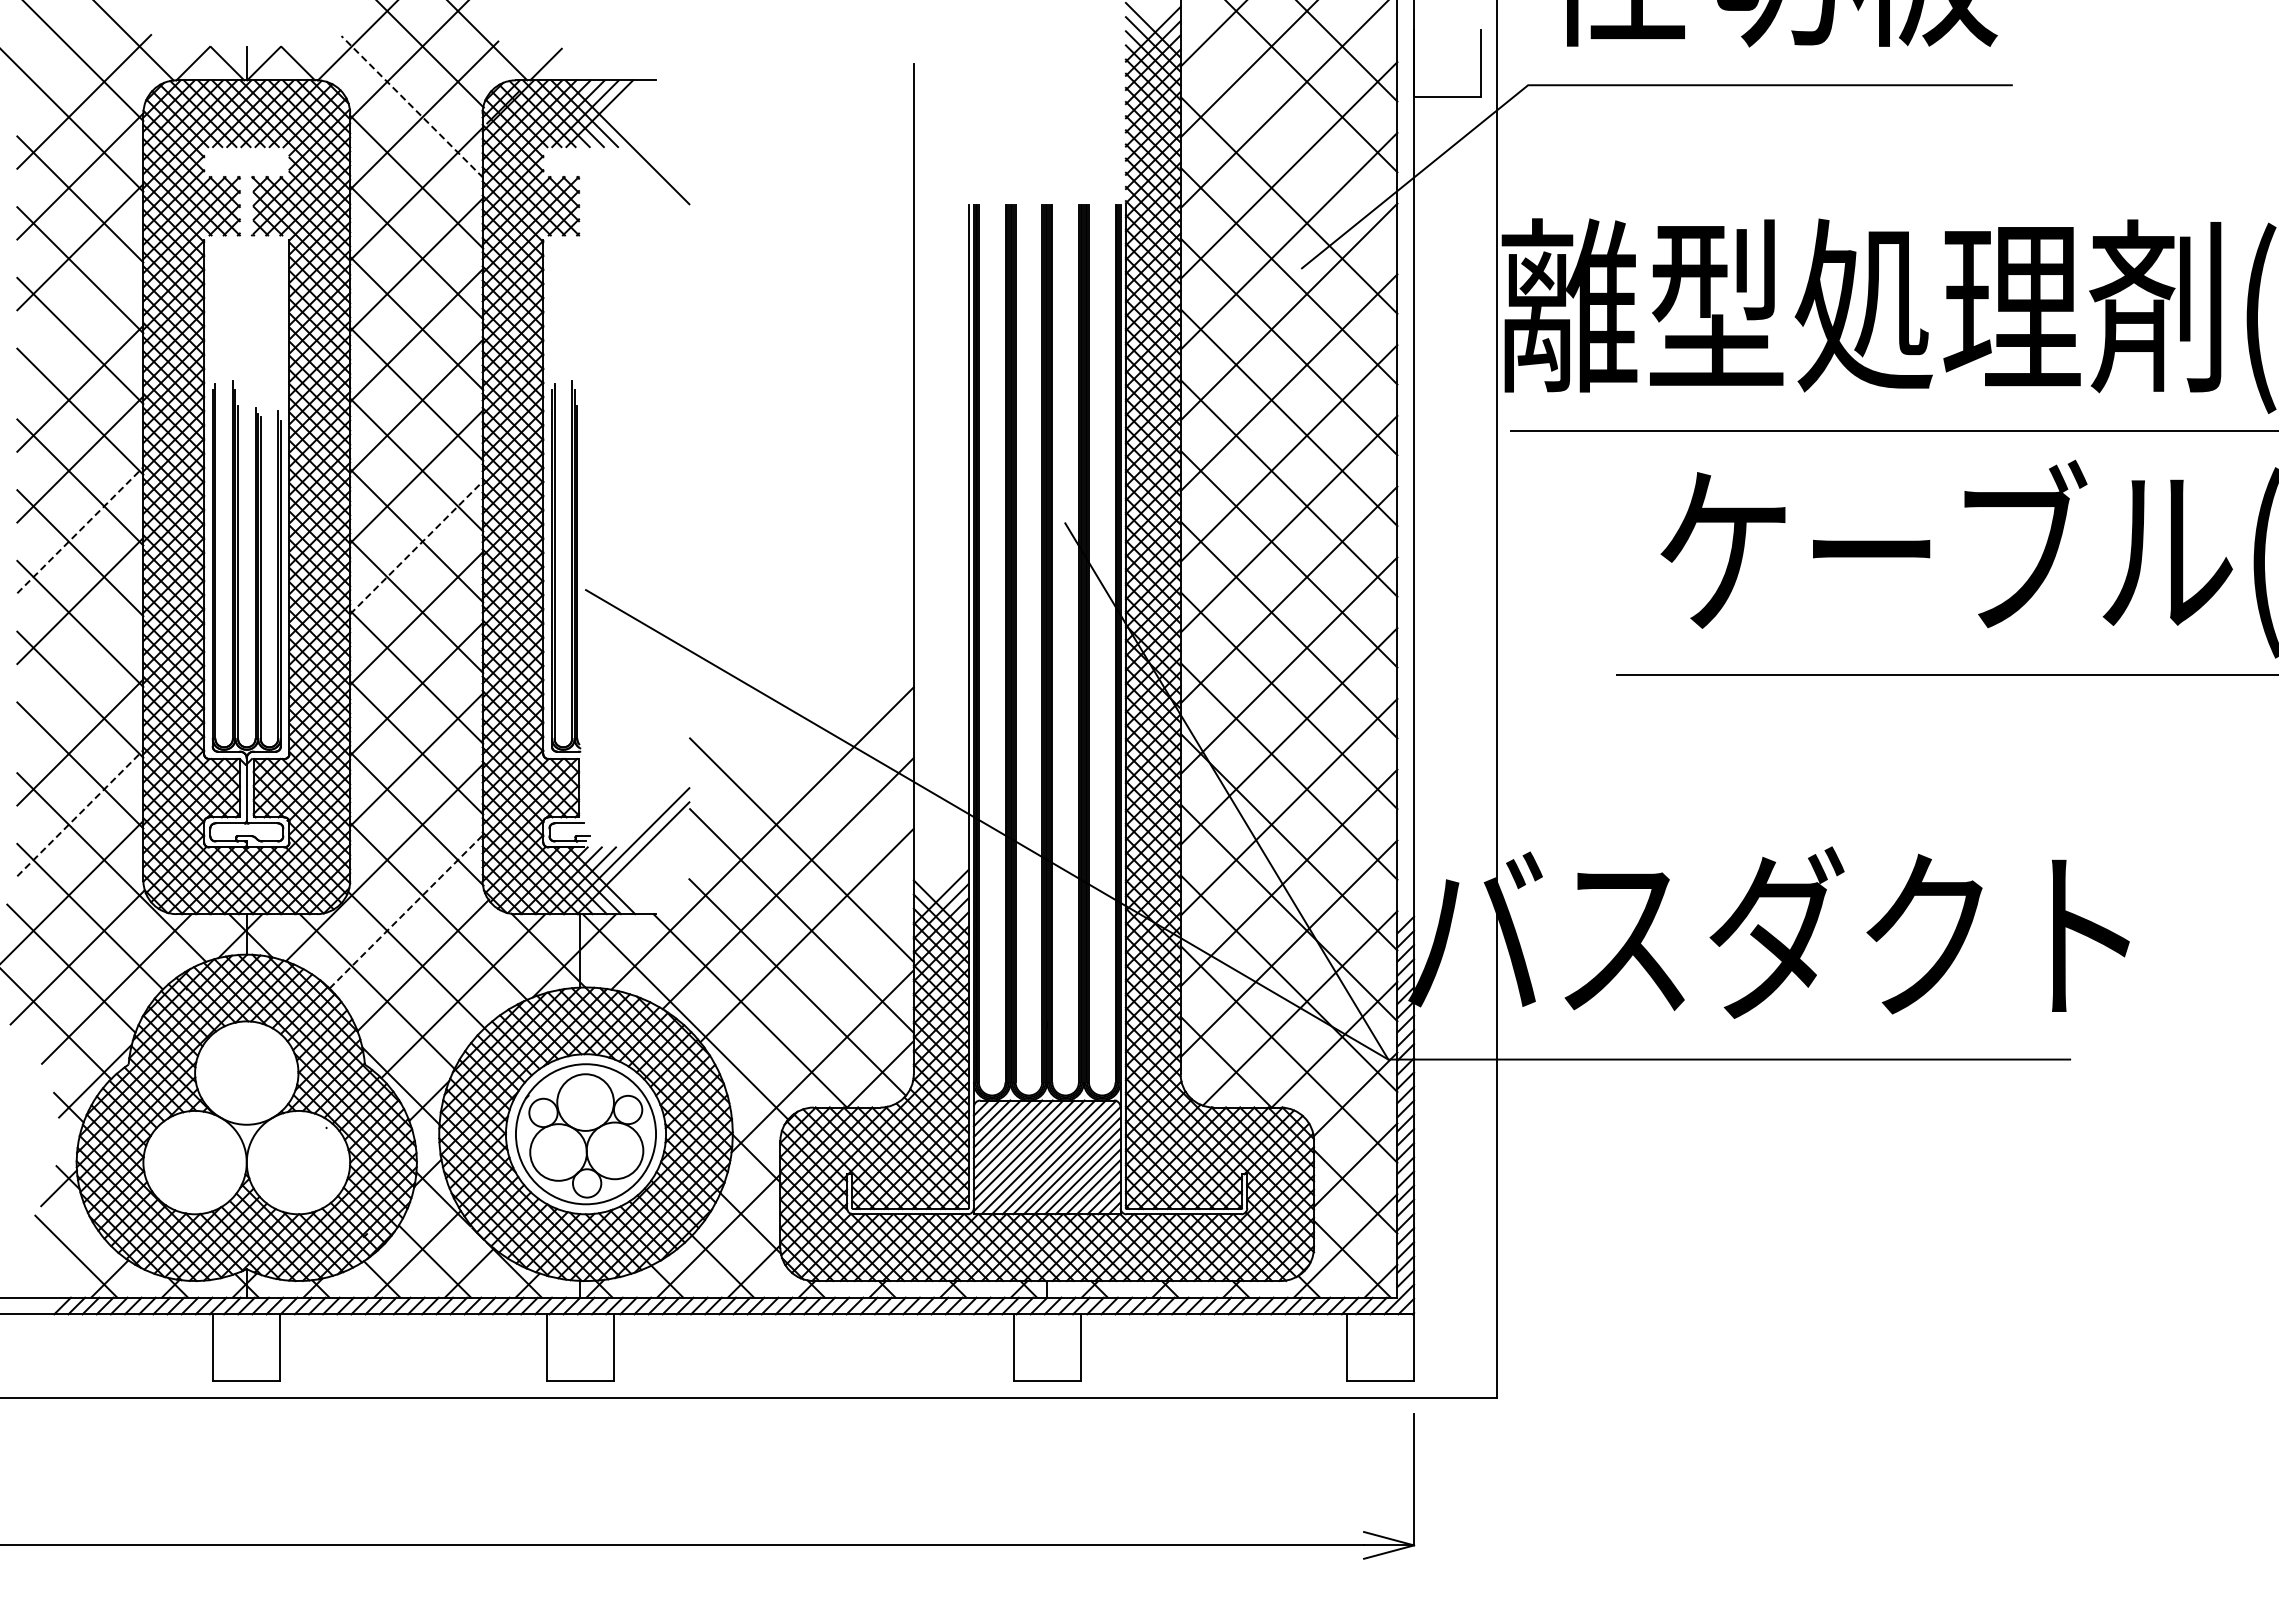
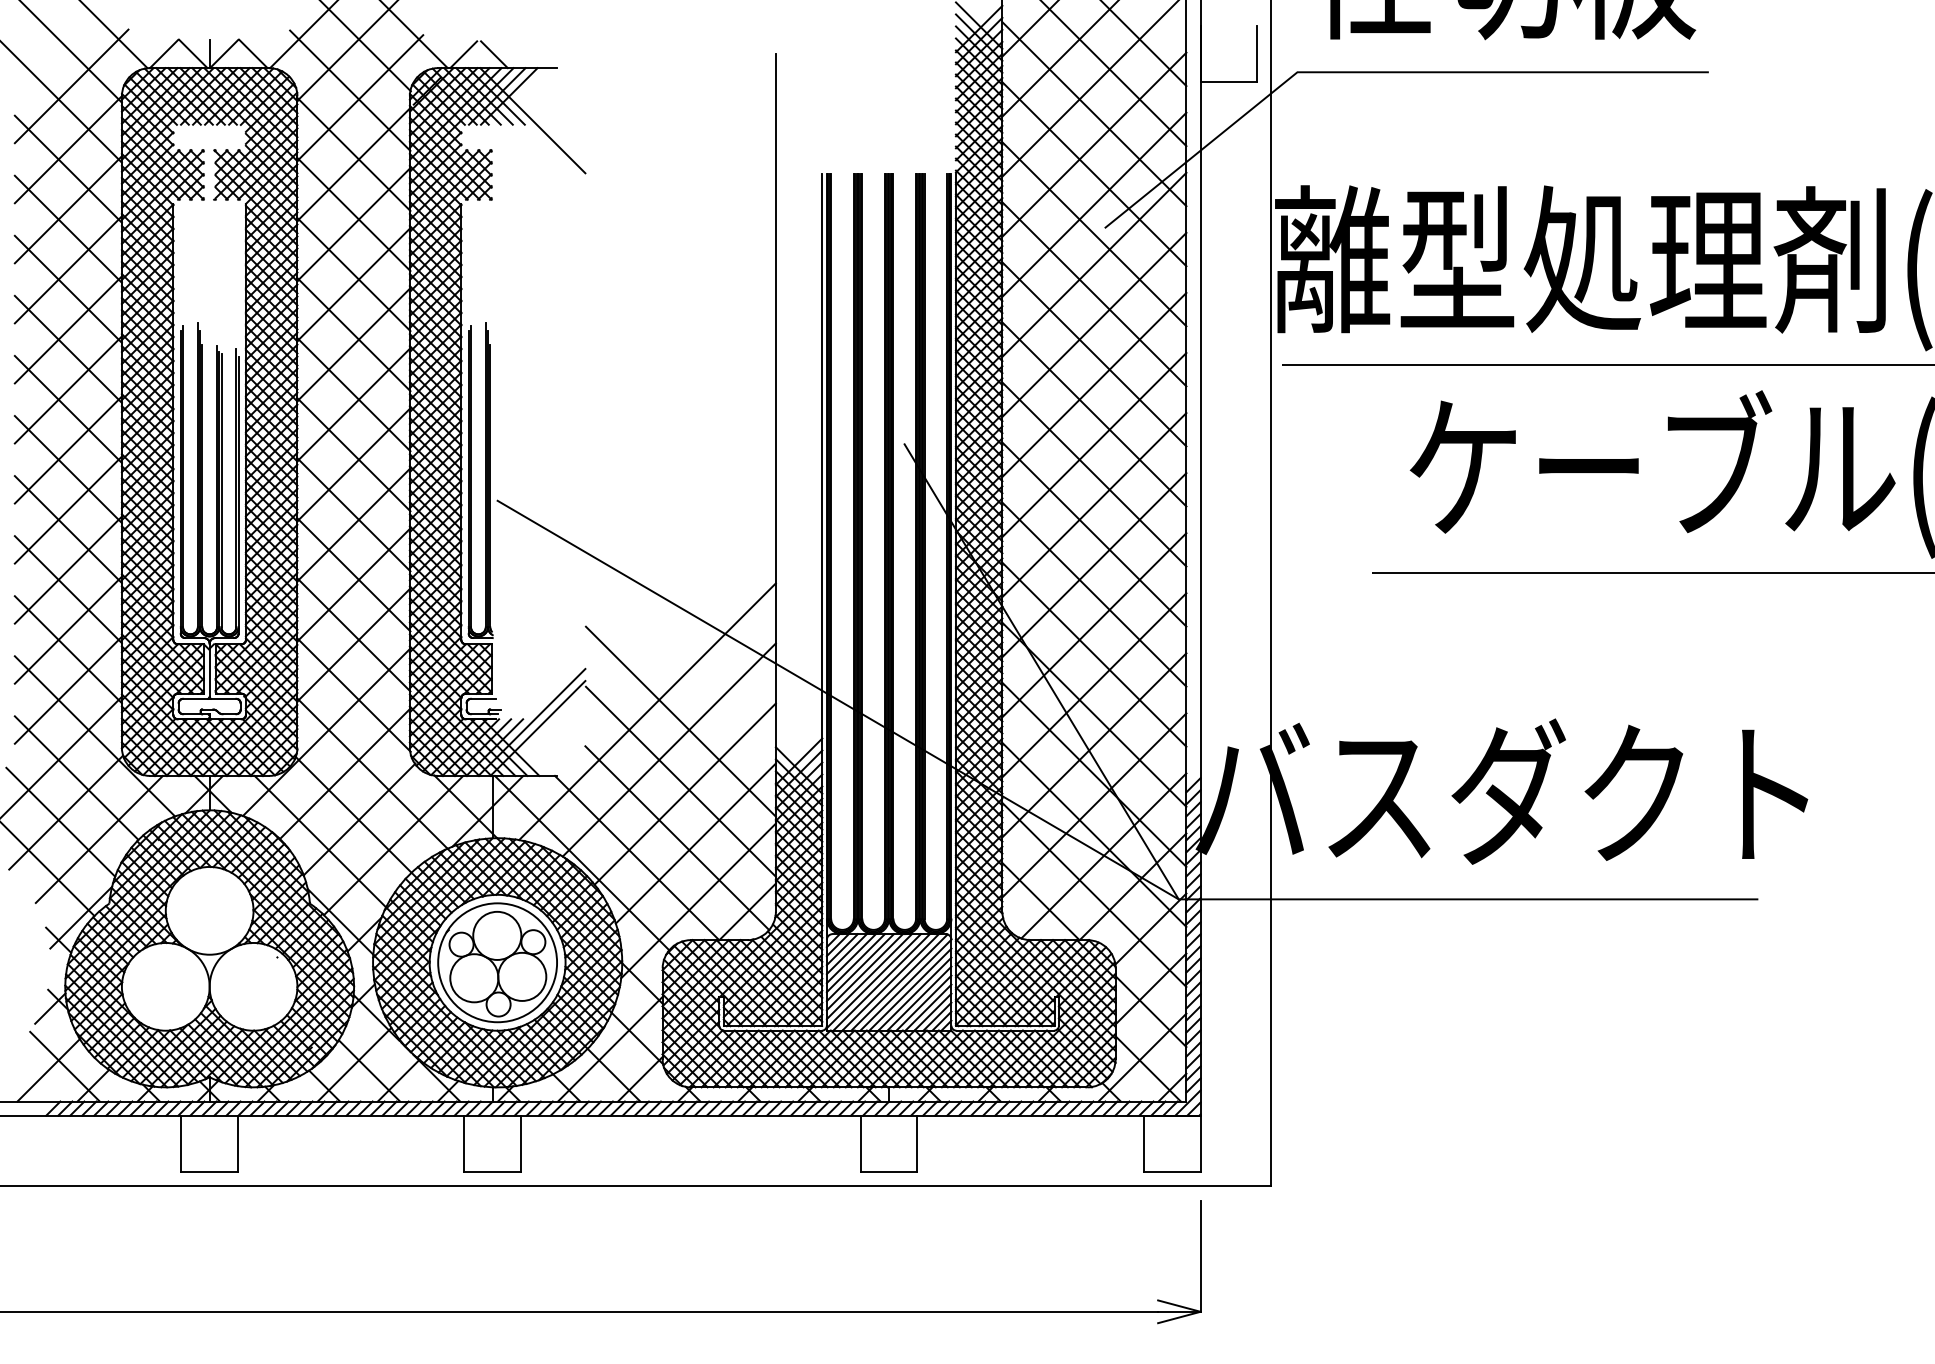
line: (582, 64) -> (494, 54), added
line: (412, 106) -> (350, 90), dashed -> solid
line: (1288, 134) -> (1093, 114), added
line: (80, 317) -> (68, 269), added
line: (80, 529) -> (68, 449), dashed -> solid
line: (417, 547) -> (354, 464), dashed -> solid
line: (80, 671) -> (68, 569), added
line: (80, 812) -> (68, 689), dashed -> solid
line: (406, 911) -> (345, 773), dashed -> solid
line: (819, 993) -> (695, 843), added
line: (56, 1260) -> (48, 1069), added

